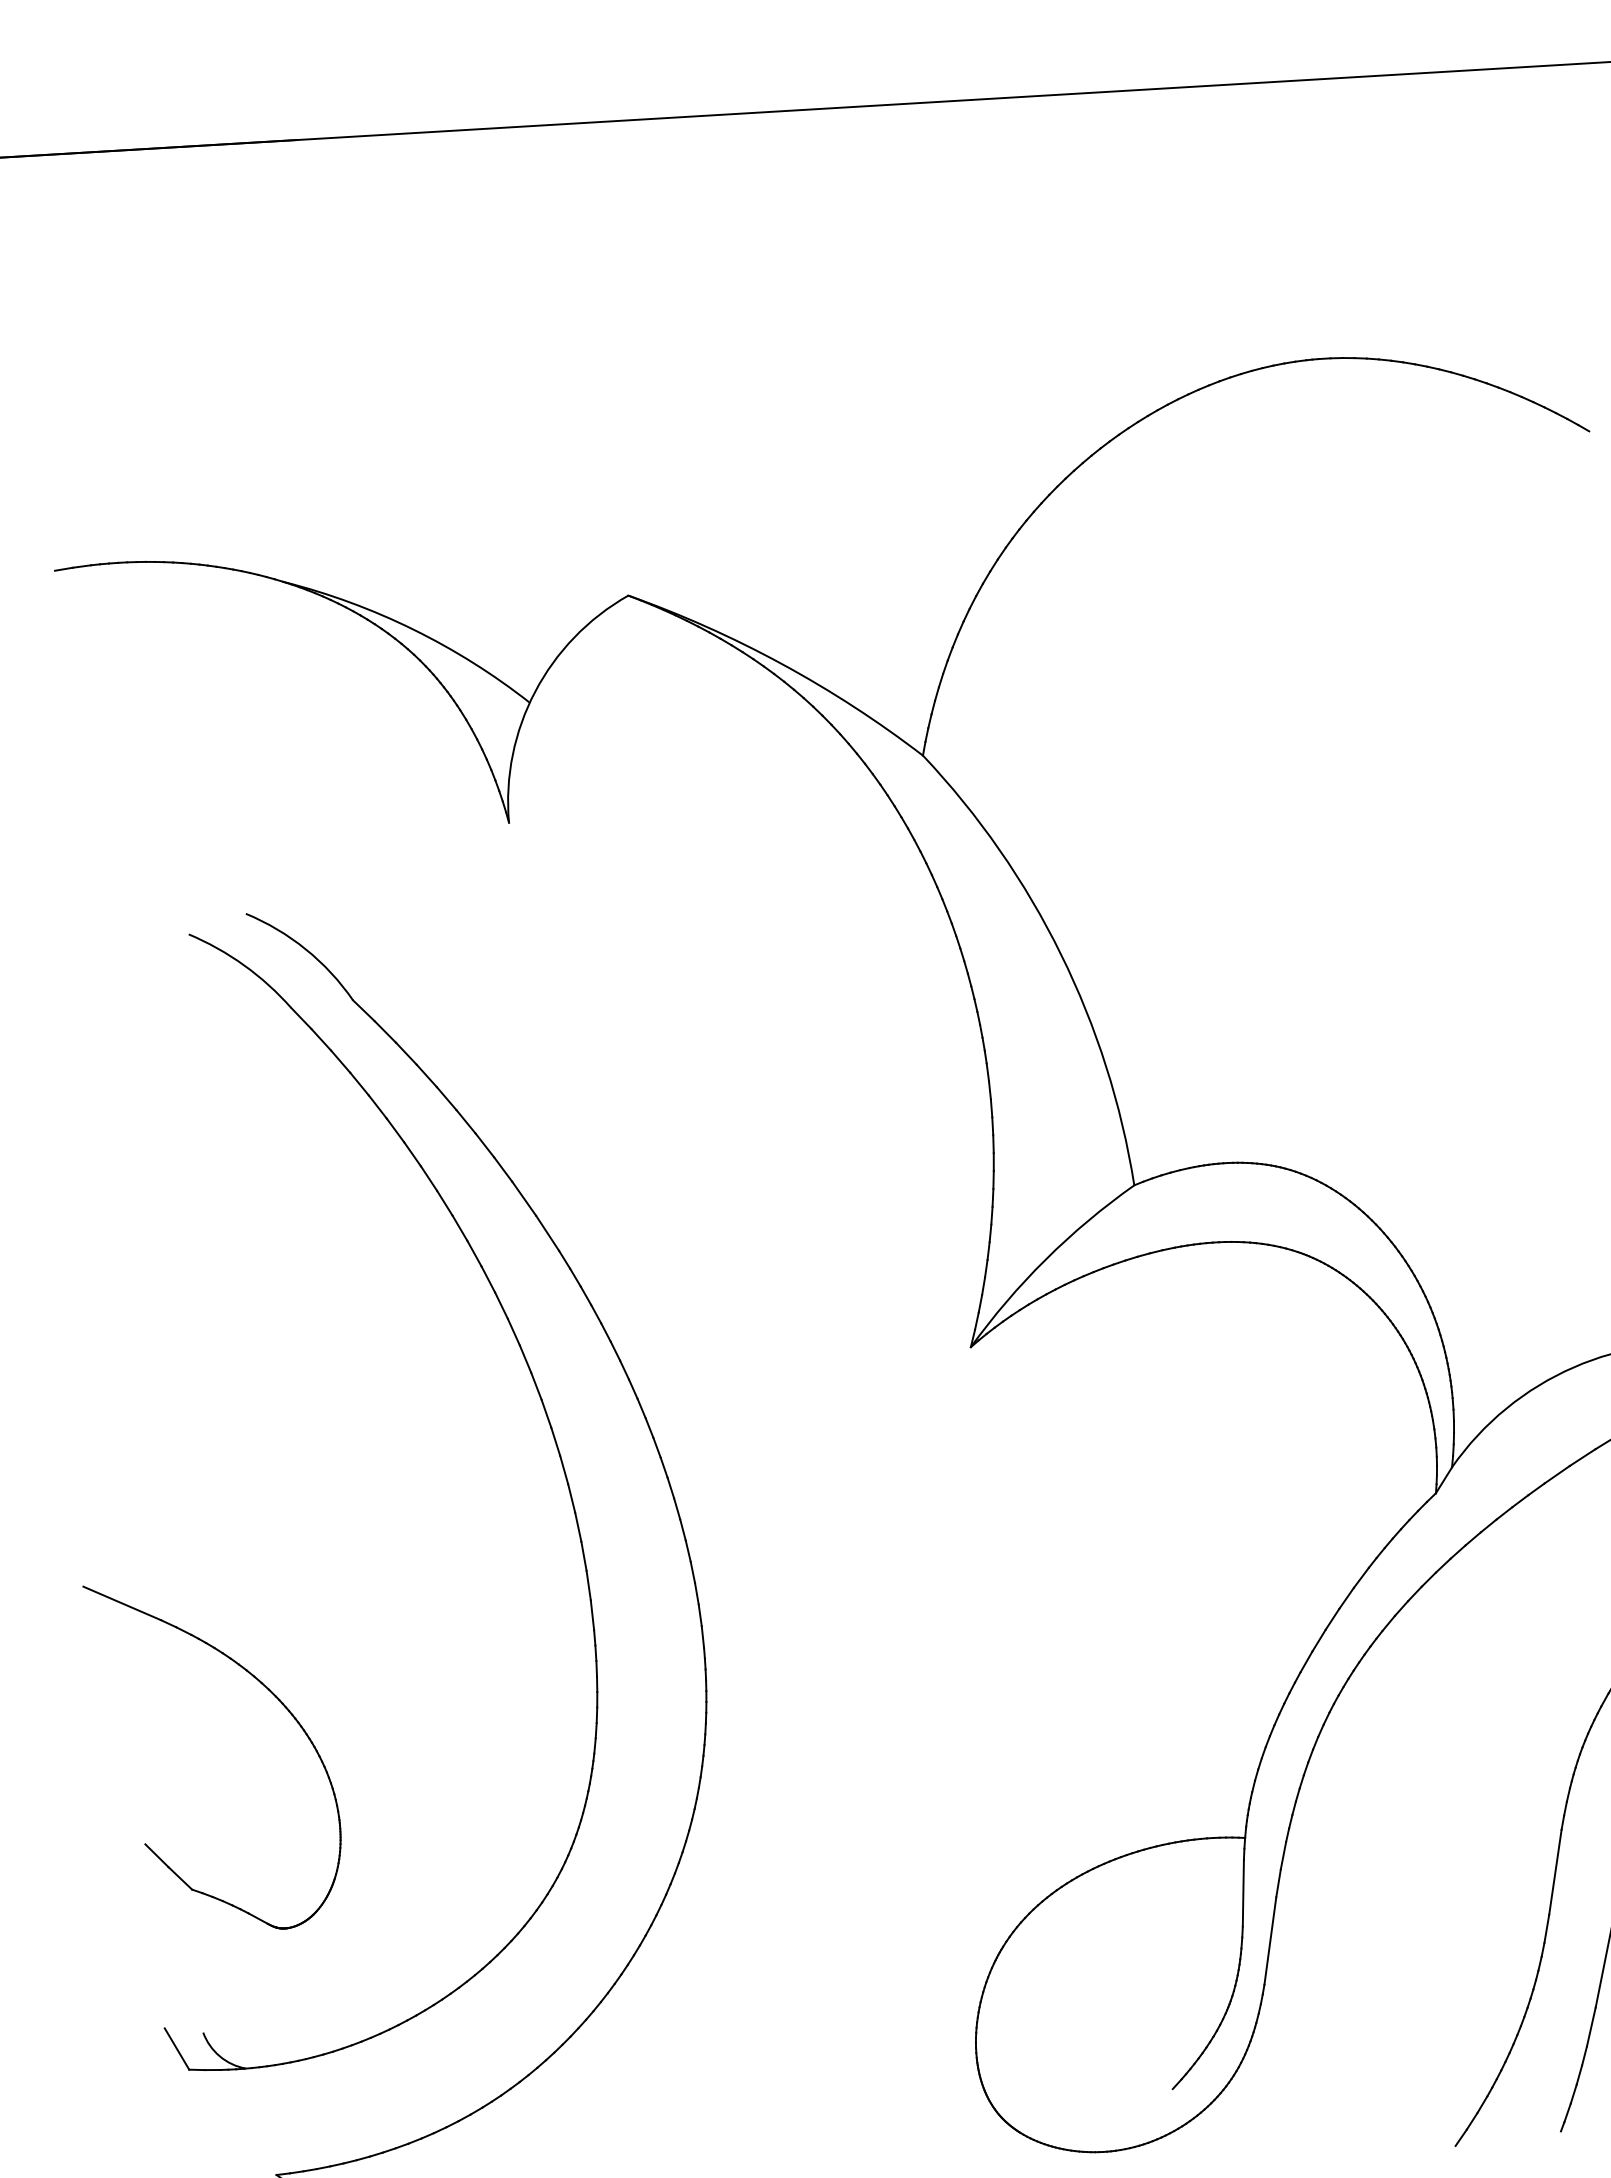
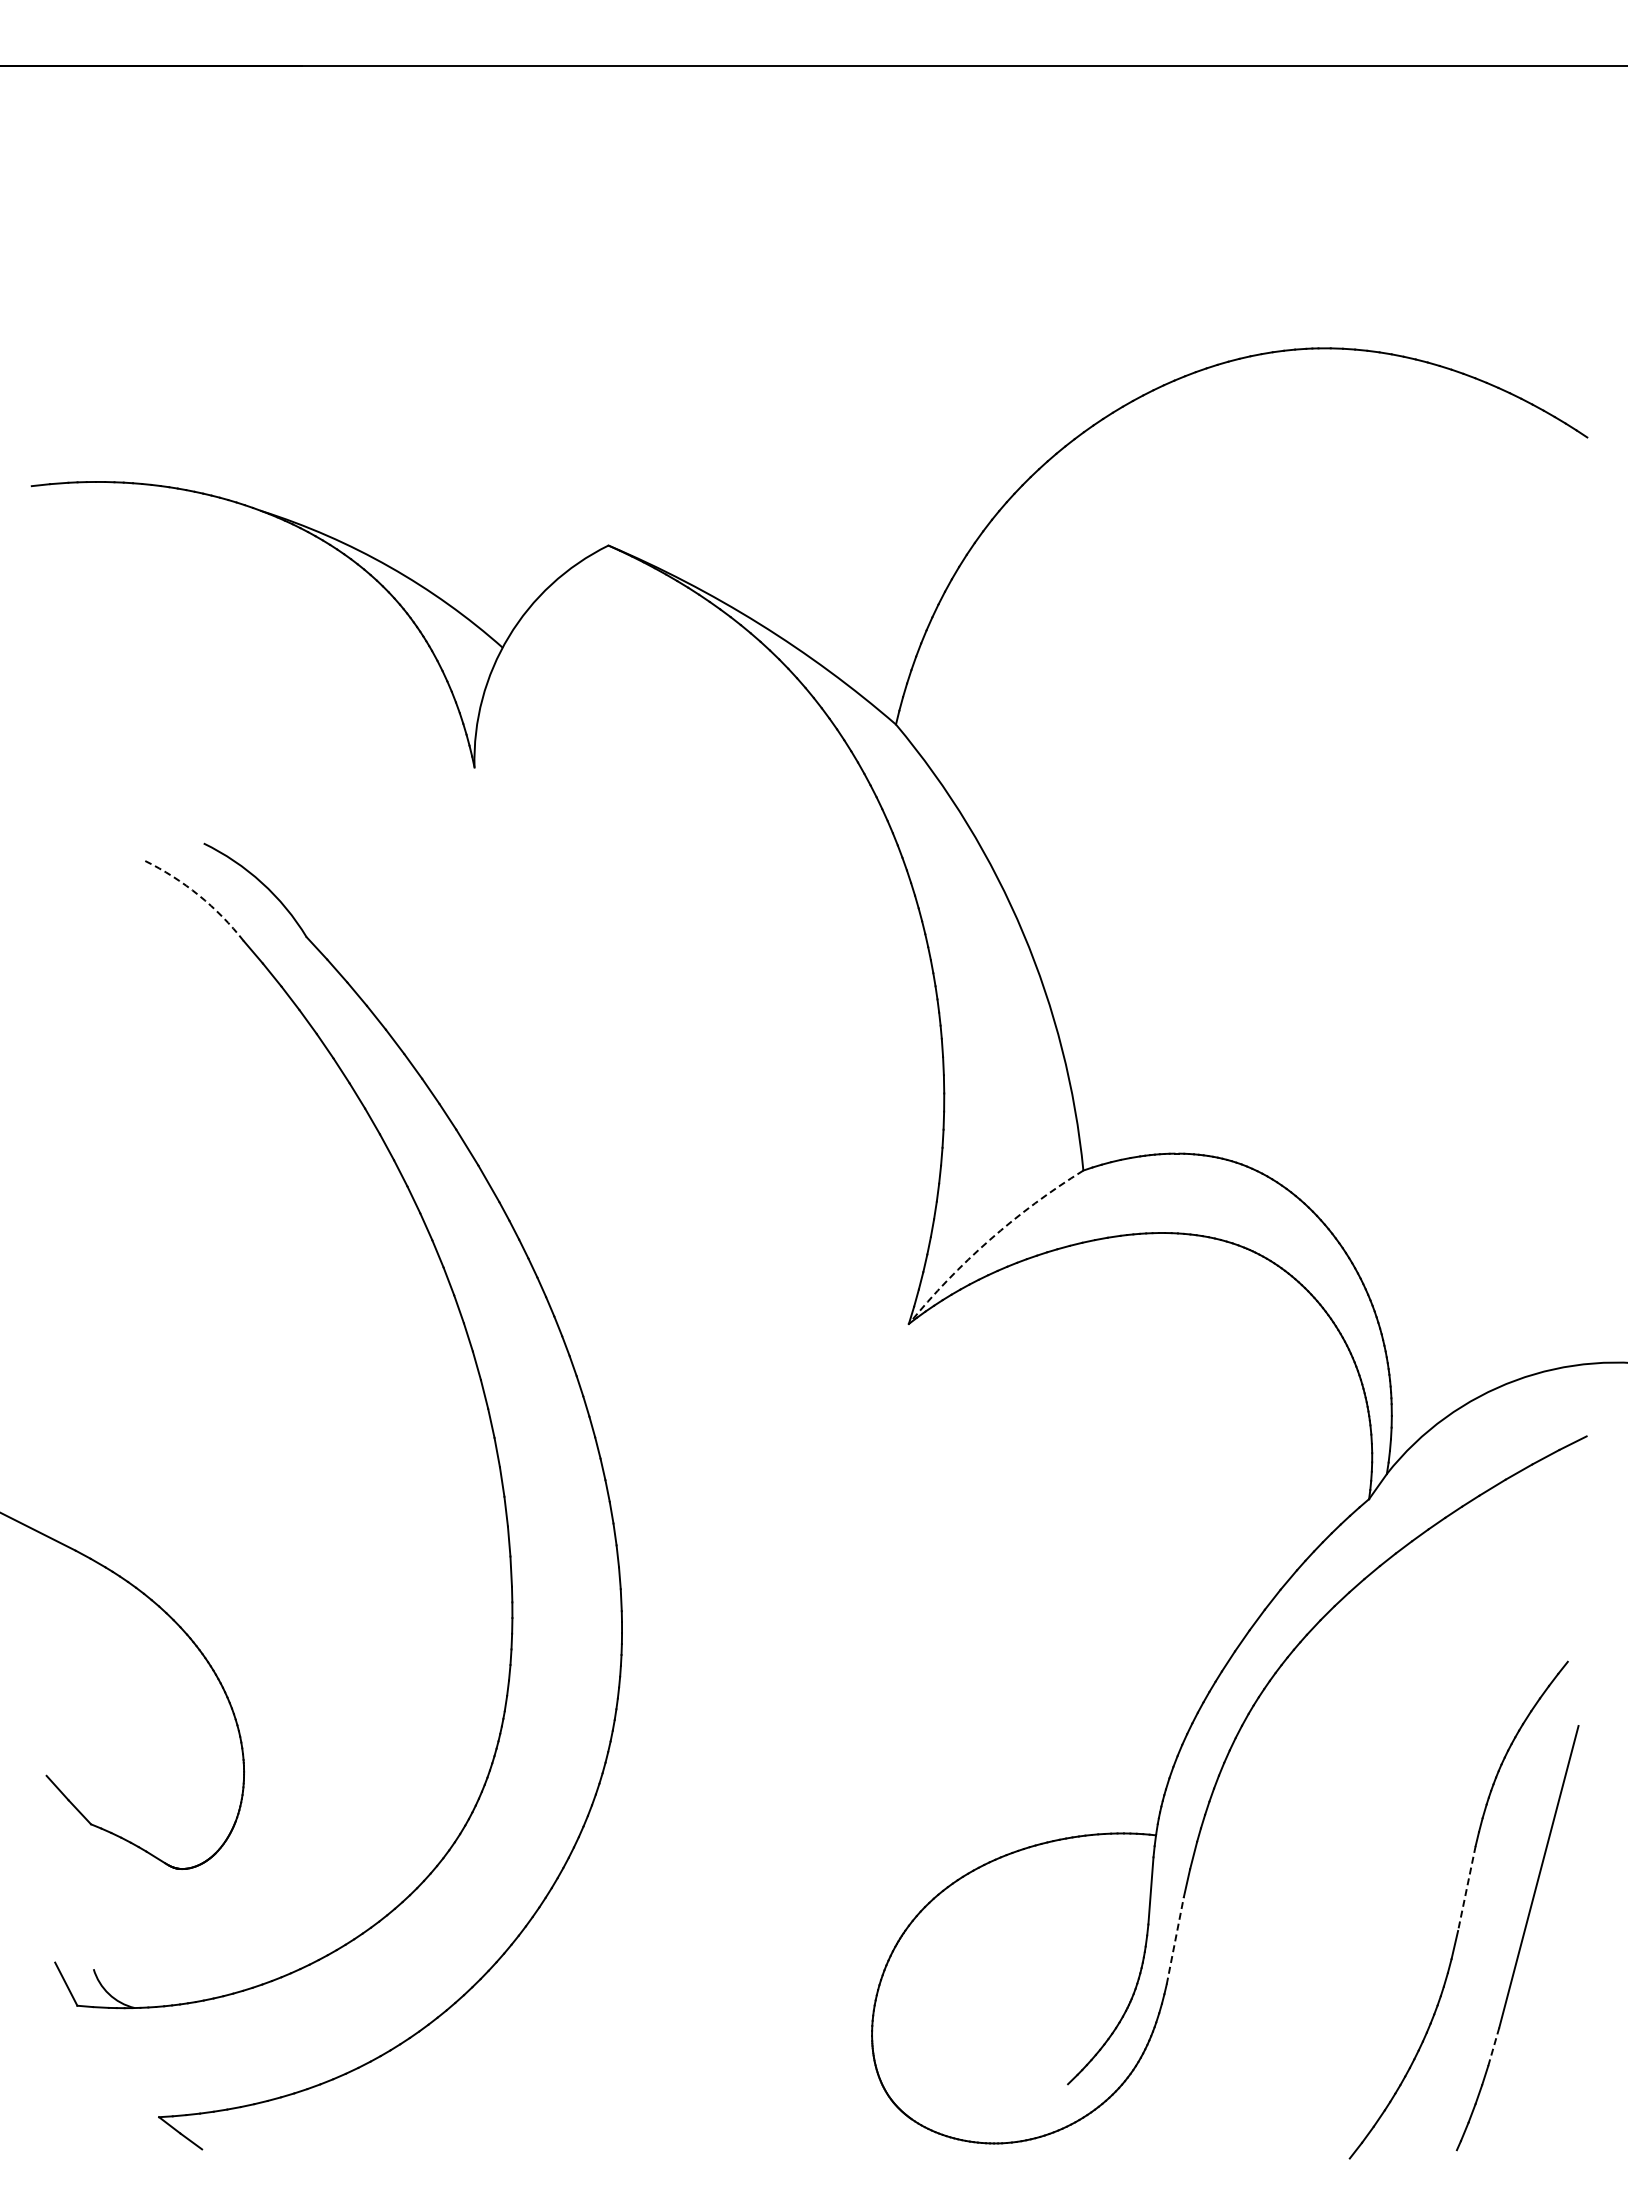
arc: (243, 965) -> (198, 895), solid -> dashed
arc: (1045, 1259) -> (989, 1240), solid -> dashed
line: (1555, 1873) -> (1466, 1889), solid -> dashed
line: (1270, 1940) -> (1175, 1940), solid -> dashed
line: (1590, 2026) -> (1493, 2046), solid -> dashed

